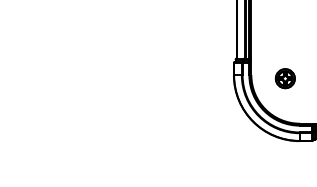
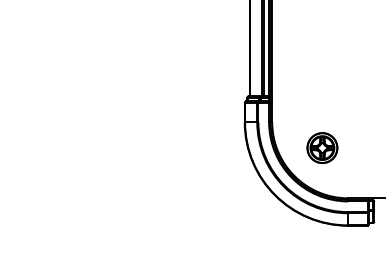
part: (284, 78) -> (321, 147), moved

